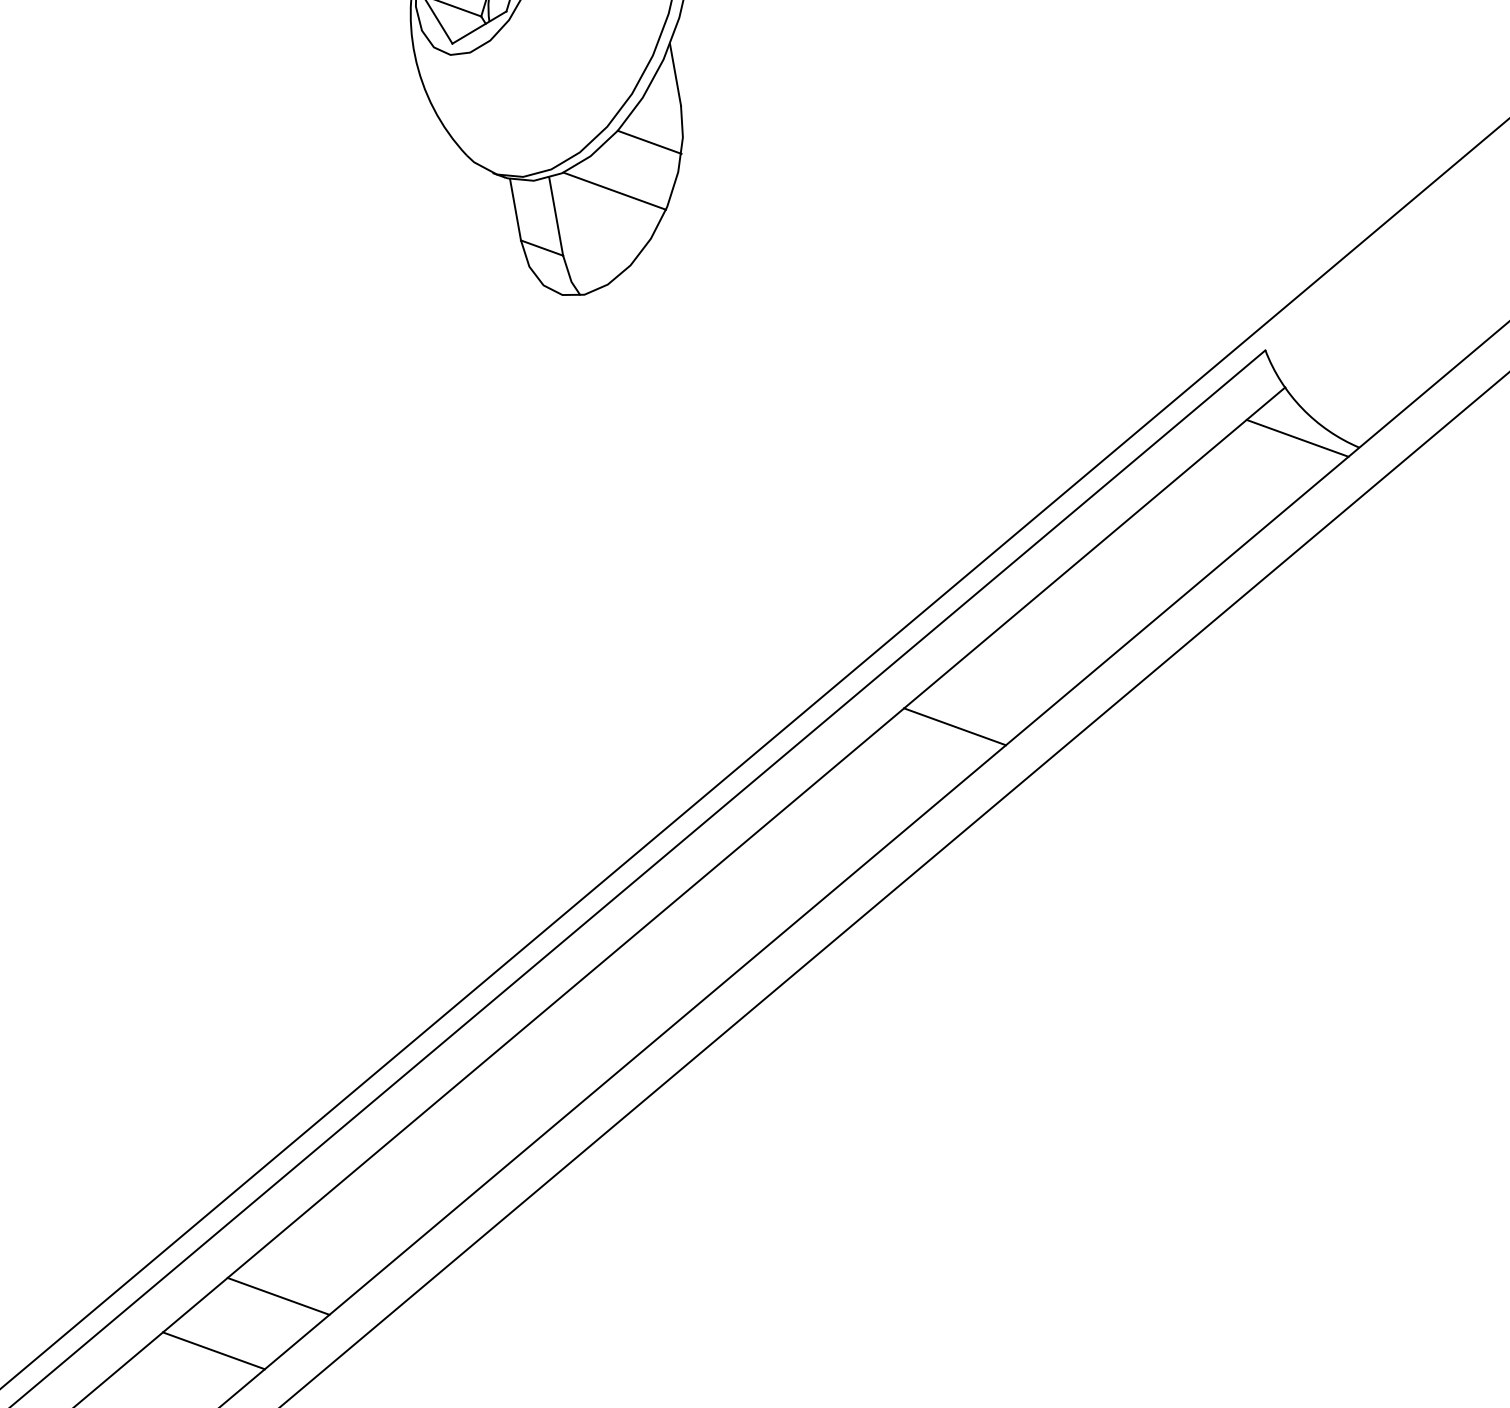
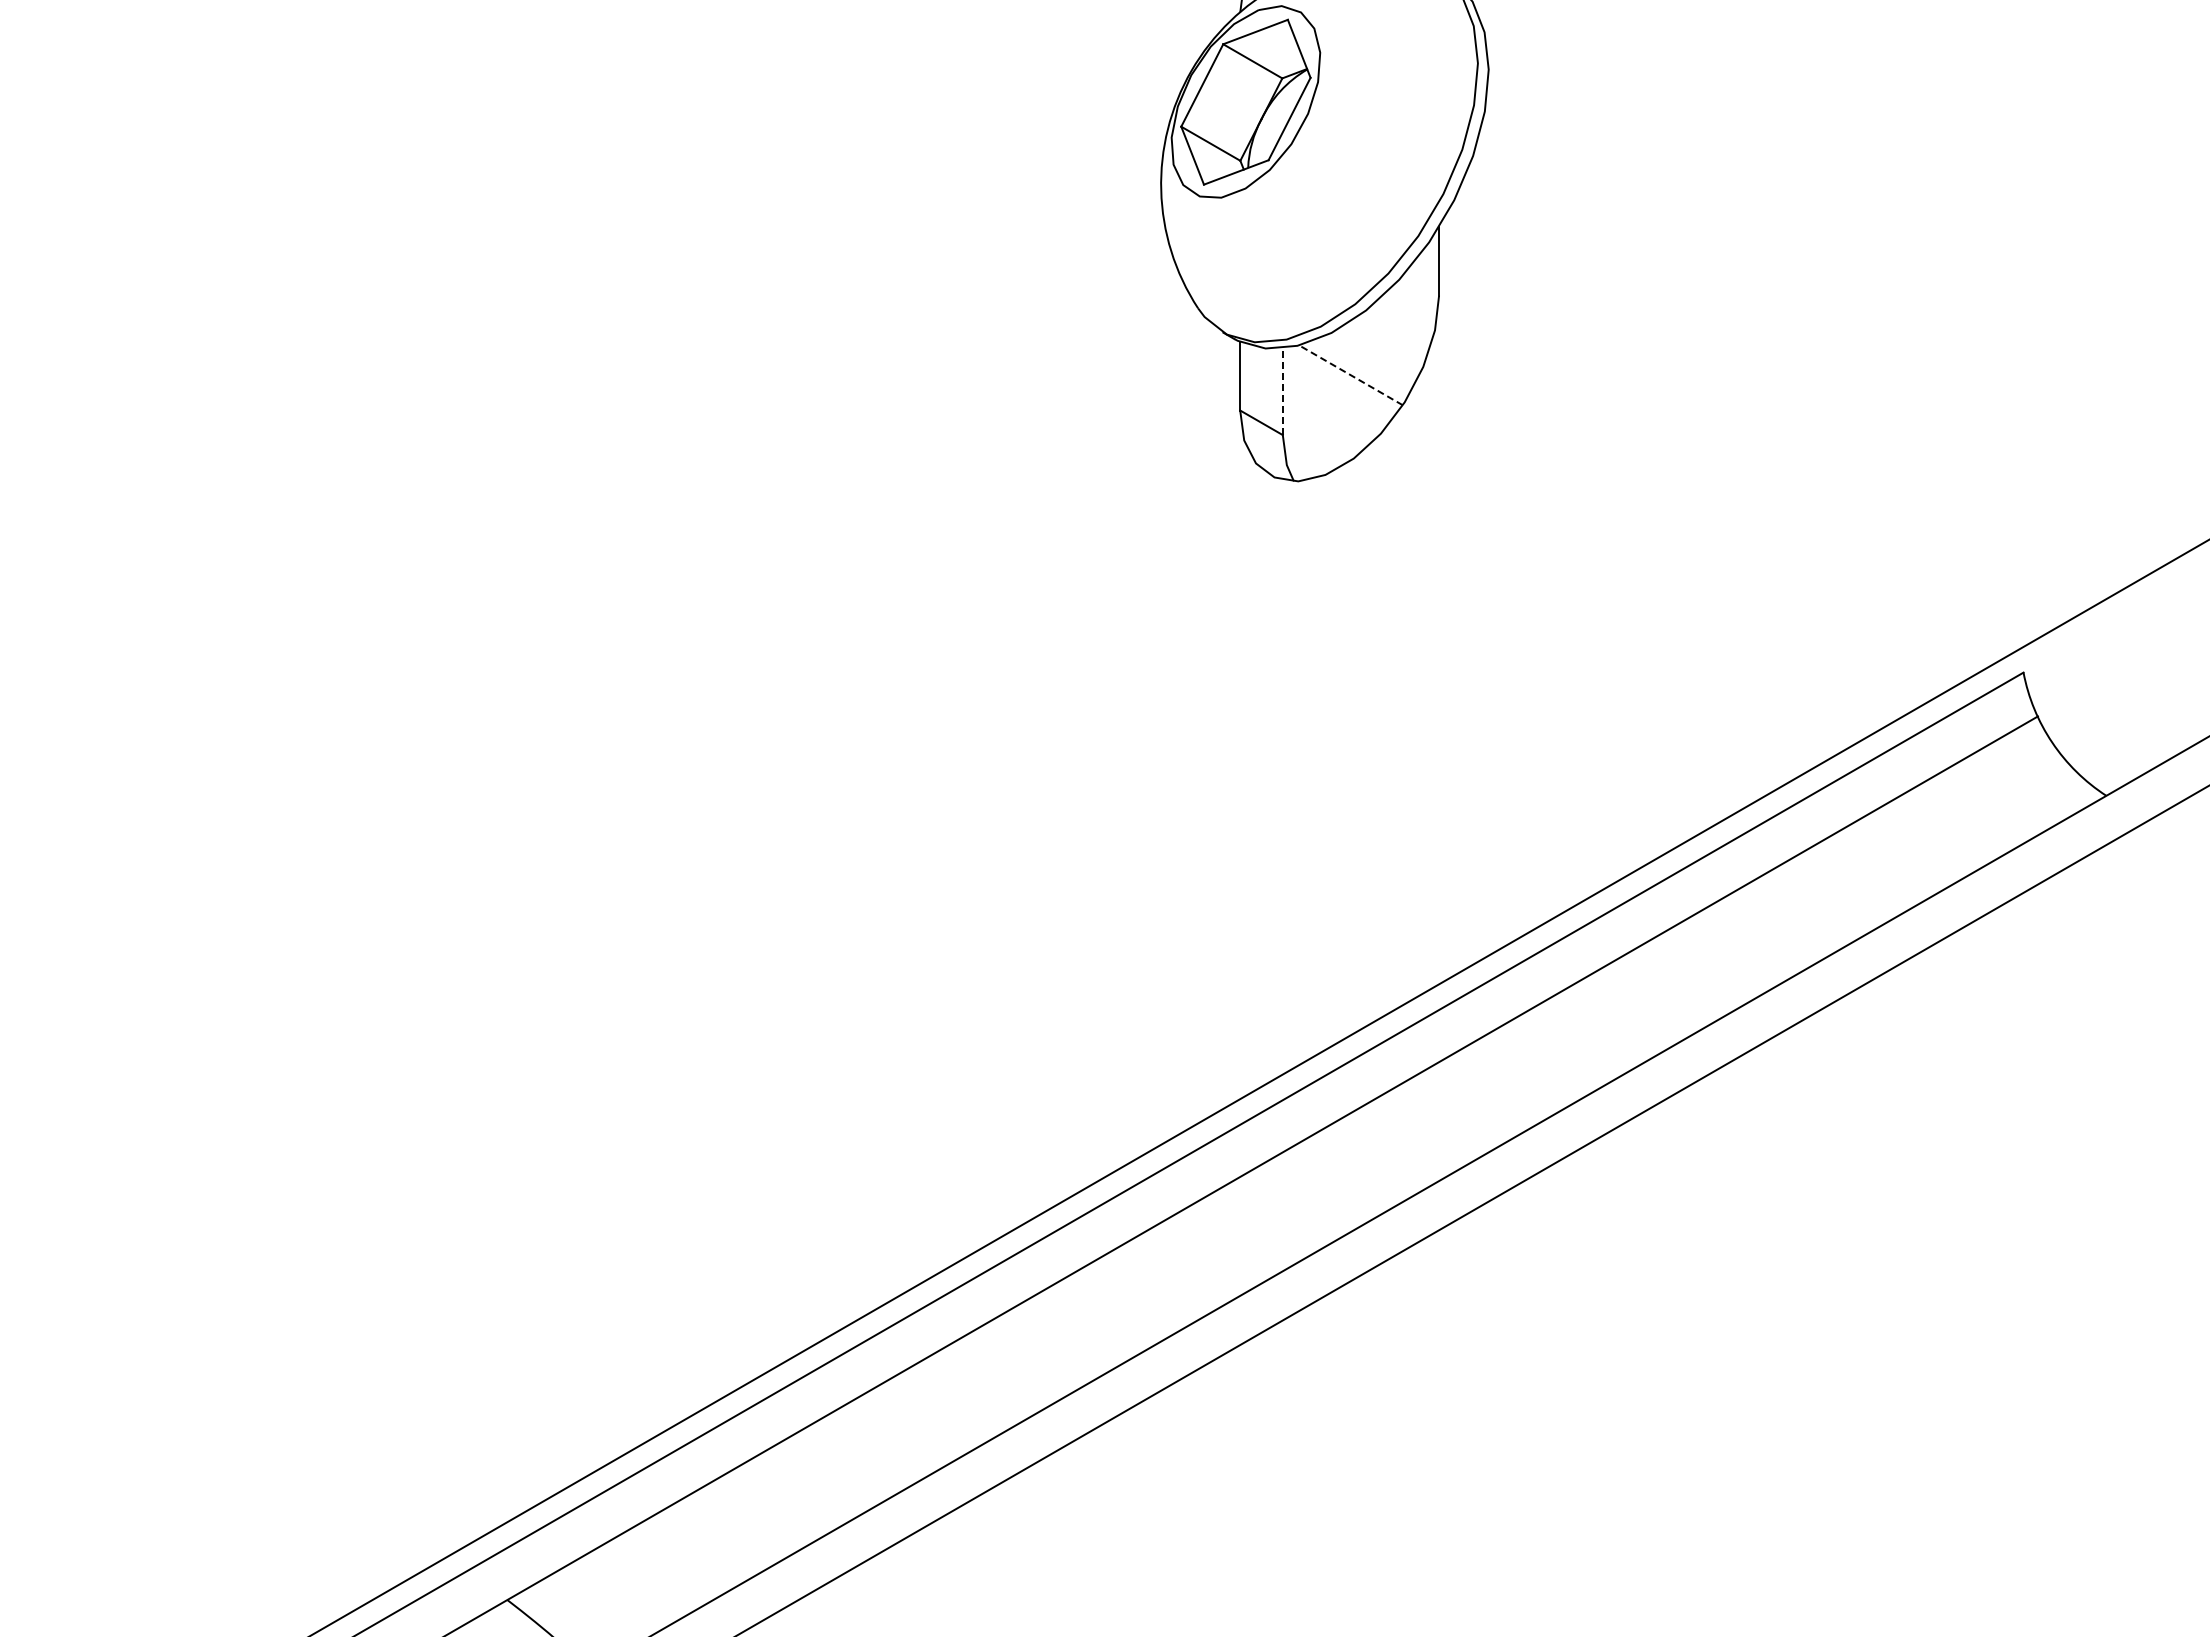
line: (648, 141) -> (1397, 328), removed
line: (615, 191) -> (1351, 375), solid -> dashed
line: (555, 216) -> (1282, 391), solid -> dashed
line: (1296, 438) -> (2040, 773), removed
line: (954, 726) -> (1615, 1019), removed
line: (278, 1296) -> (774, 1504), removed
line: (213, 1350) -> (694, 1551), removed

